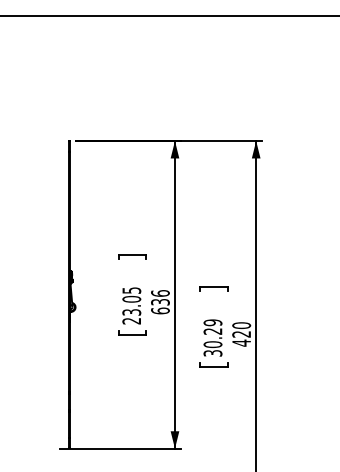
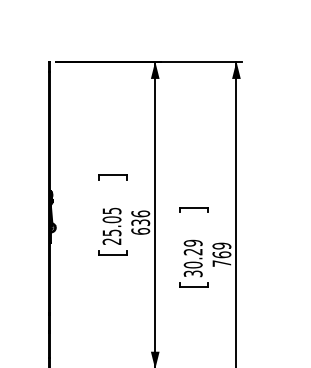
text: (131, 312) -> (111, 232), 23.05 -> 25.05
text: (241, 334) -> (221, 254), 420 -> 769

